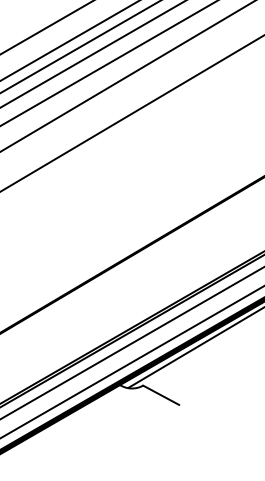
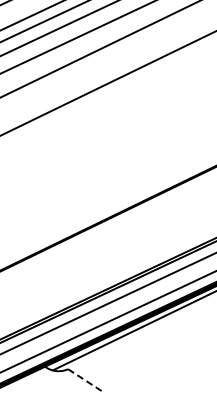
line: (161, 395) -> (85, 380), solid -> dashed

